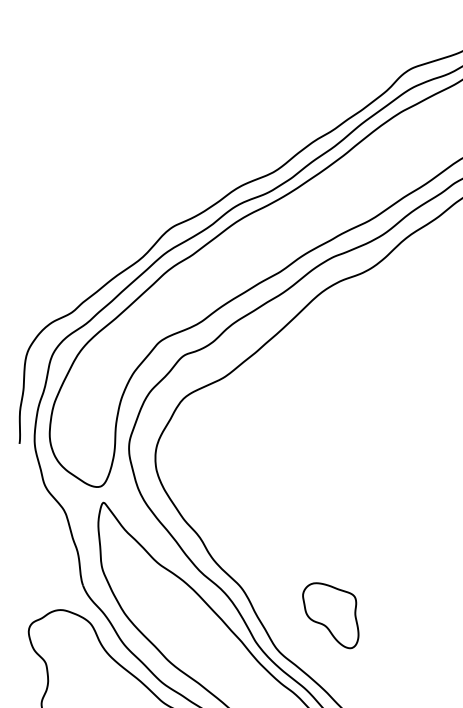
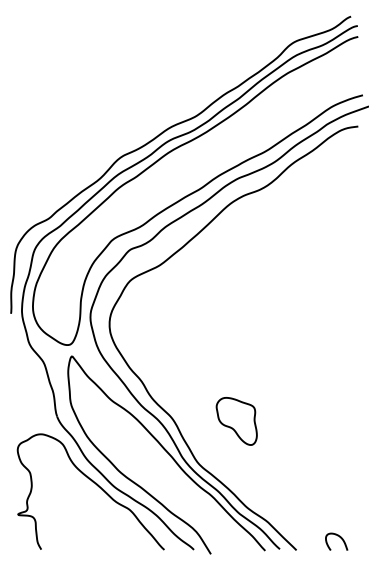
part: (330, 615) -> (236, 421), moved

